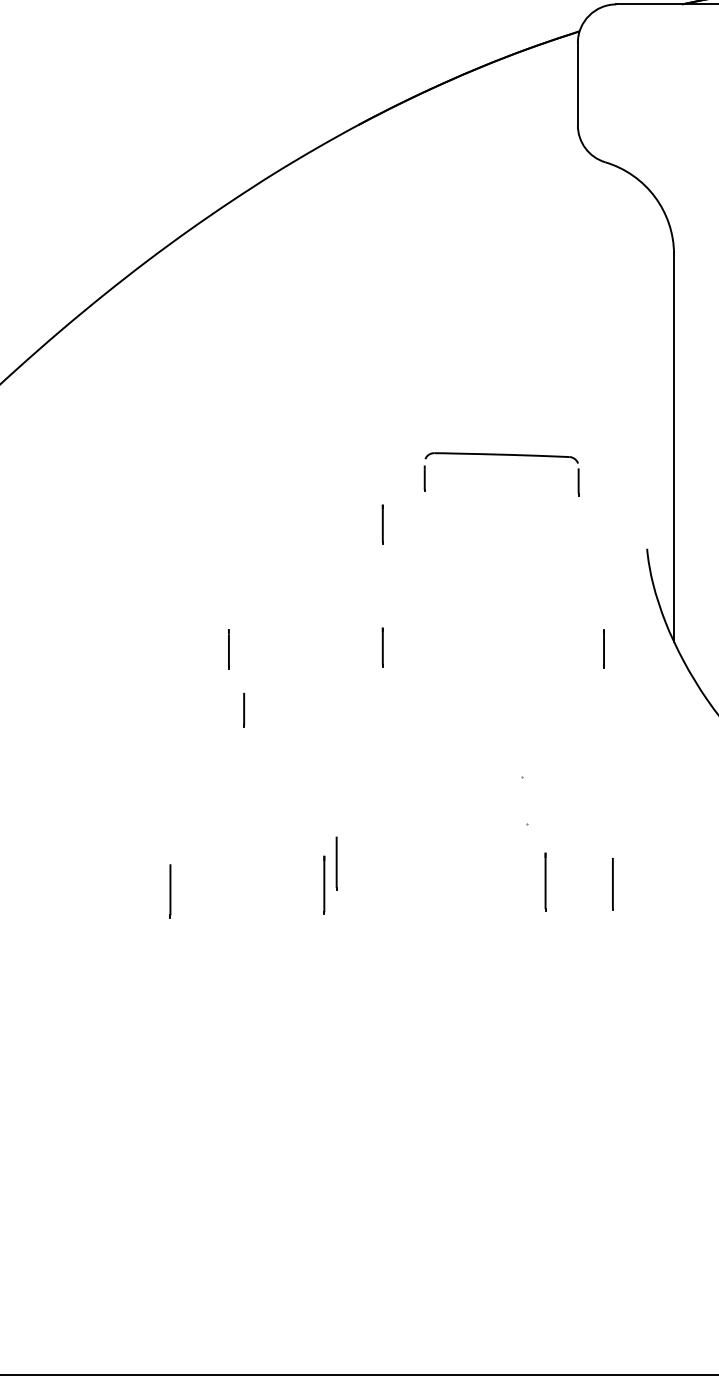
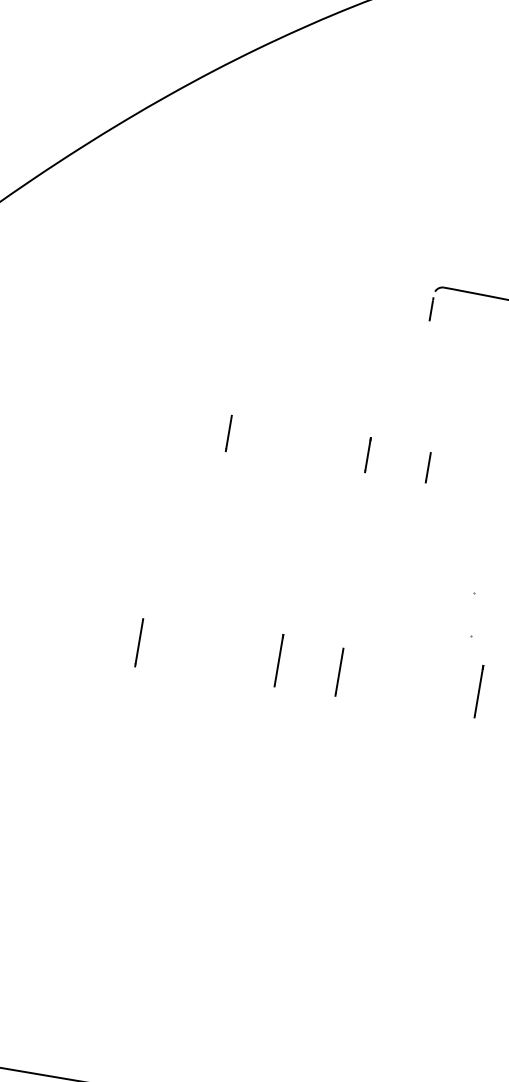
line: (382, 524) -> (386, 344), removed
line: (243, 709) -> (427, 467), moved
line: (336, 863) -> (339, 671), moved

